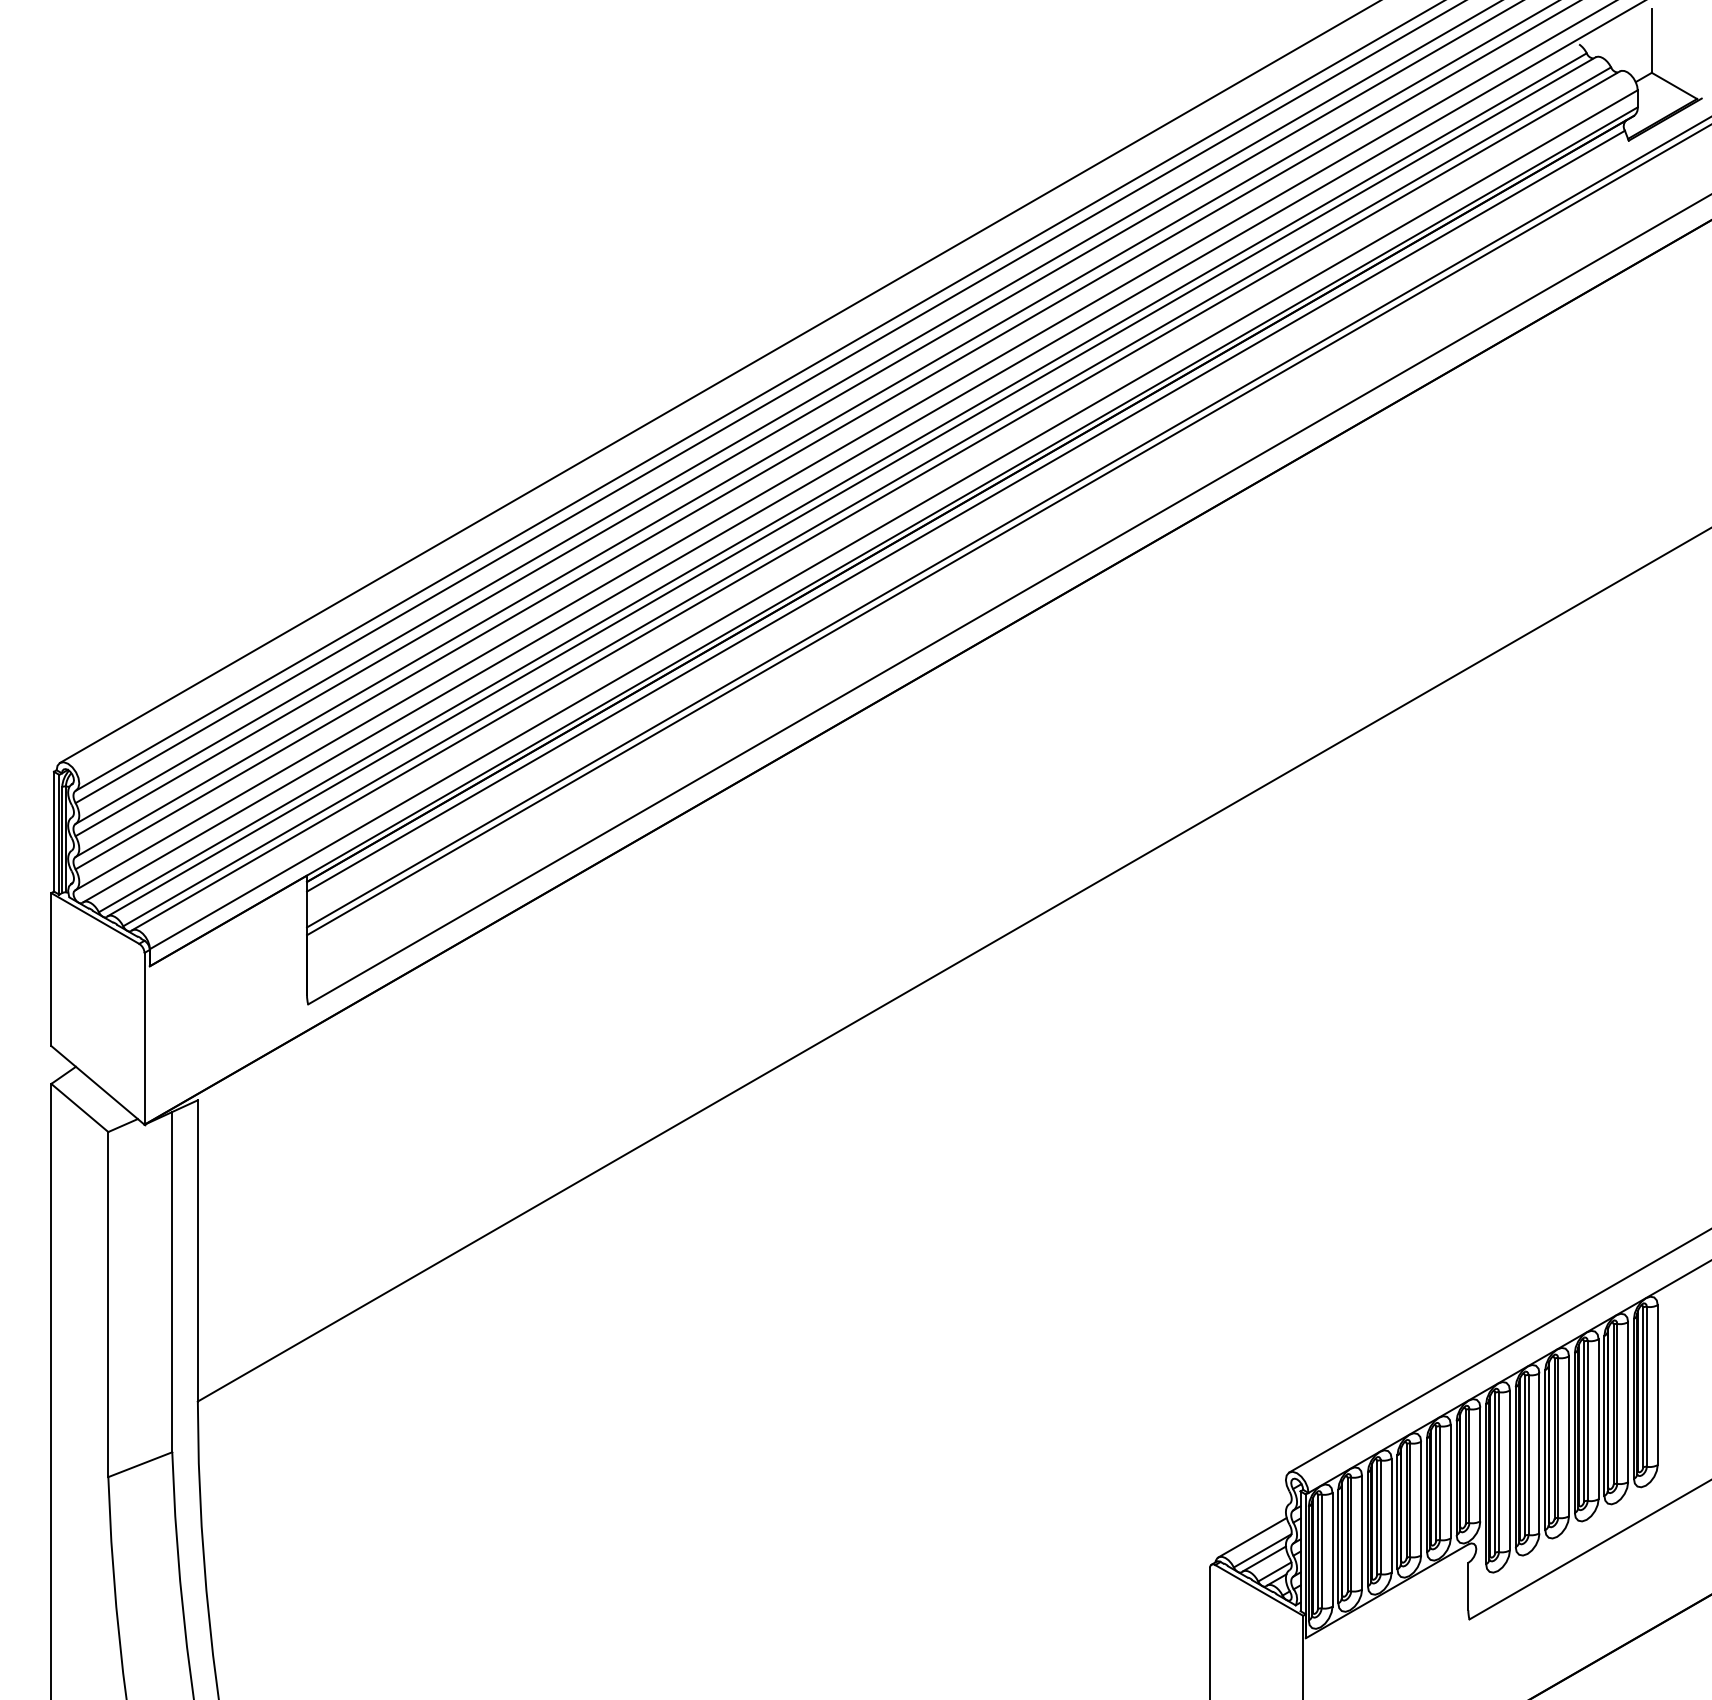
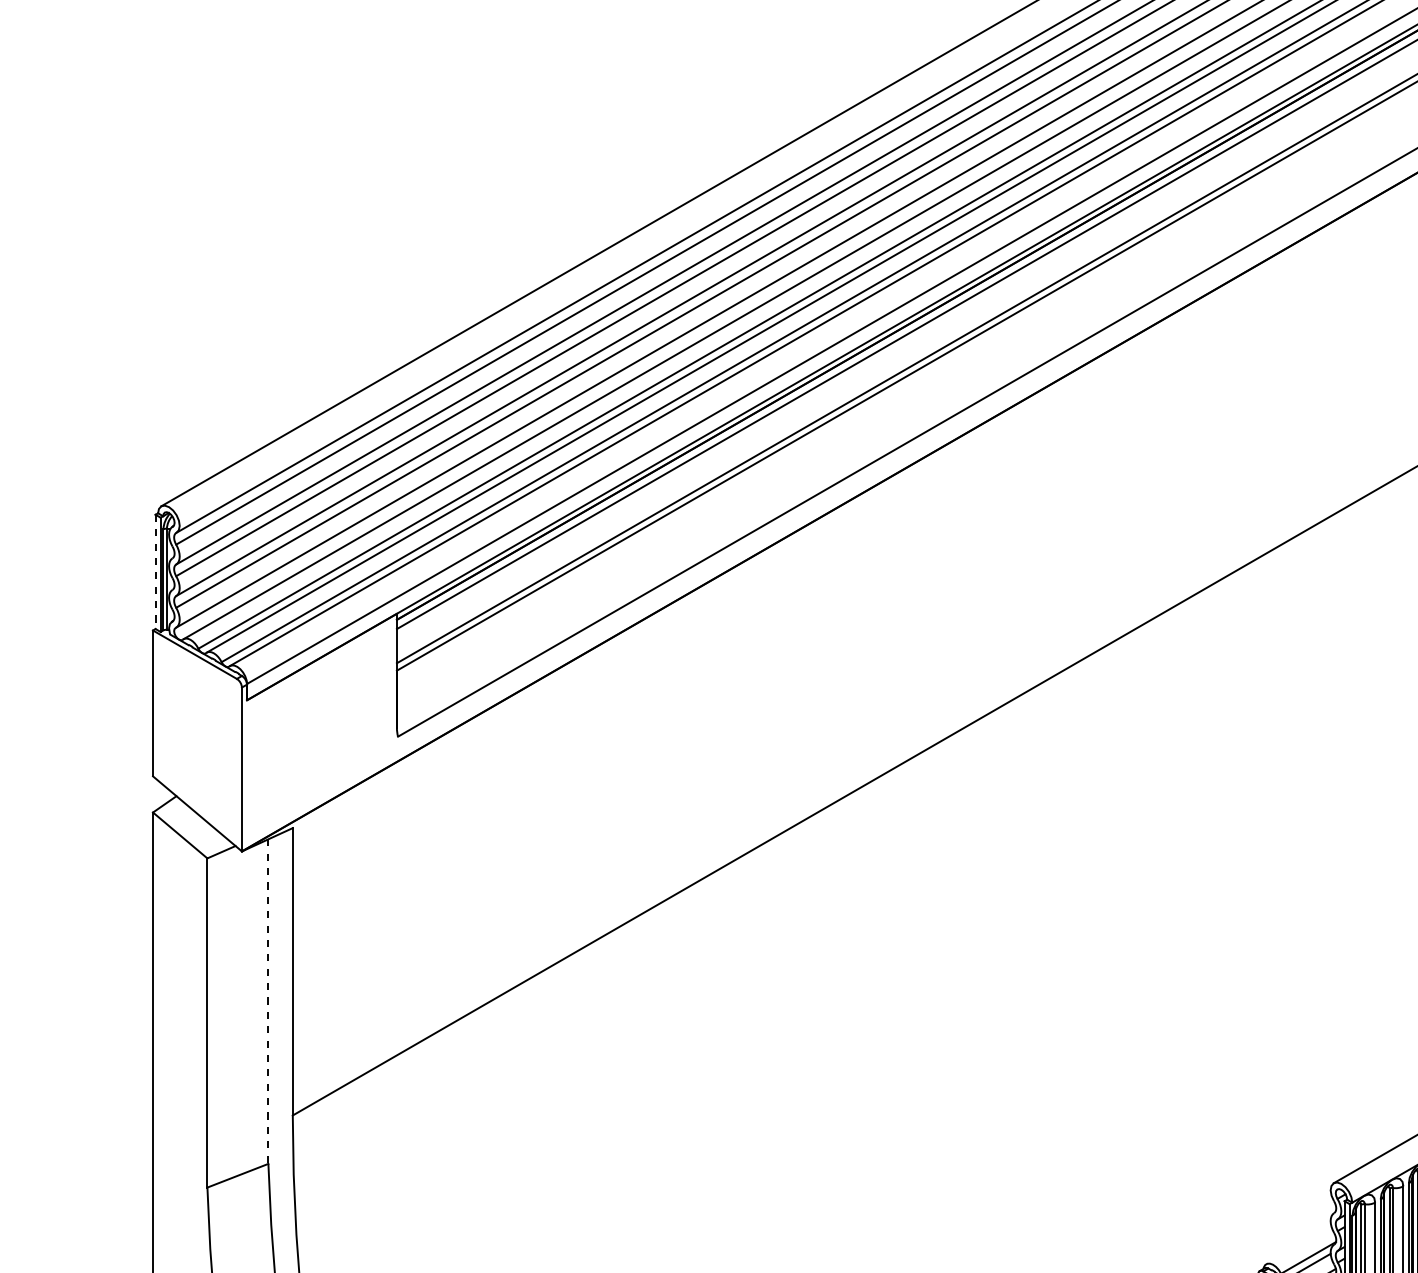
line: (54, 831) -> (156, 571), solid -> dashed
line: (172, 1282) -> (268, 1001), solid -> dashed
line: (1252, 1537) -> (1298, 1245), removed

